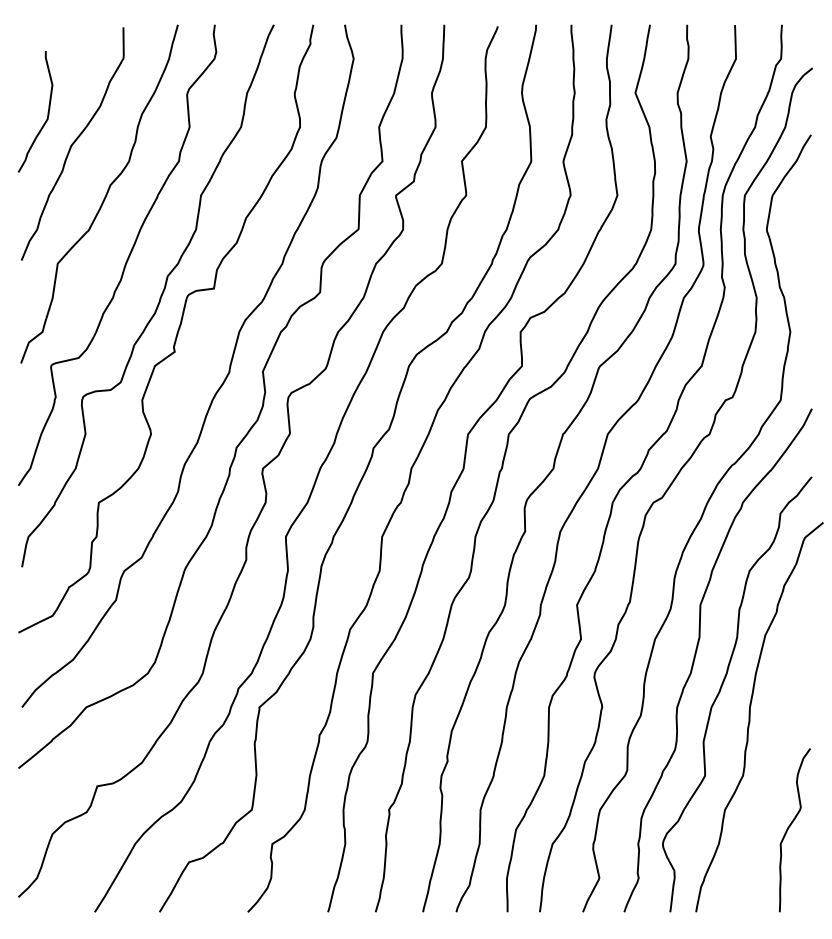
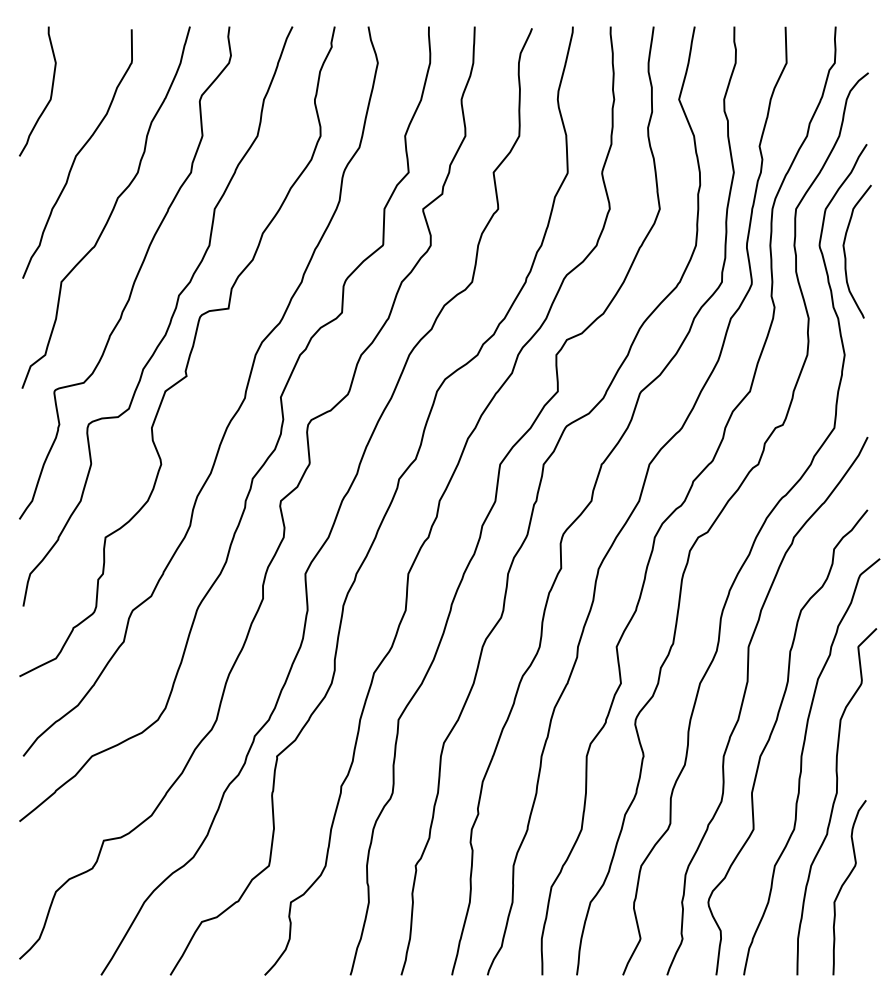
curve: (47, 112) -> (50, 92), moved
curve: (791, 235) -> (845, 251), added
curve: (781, 749) -> (835, 801), added

